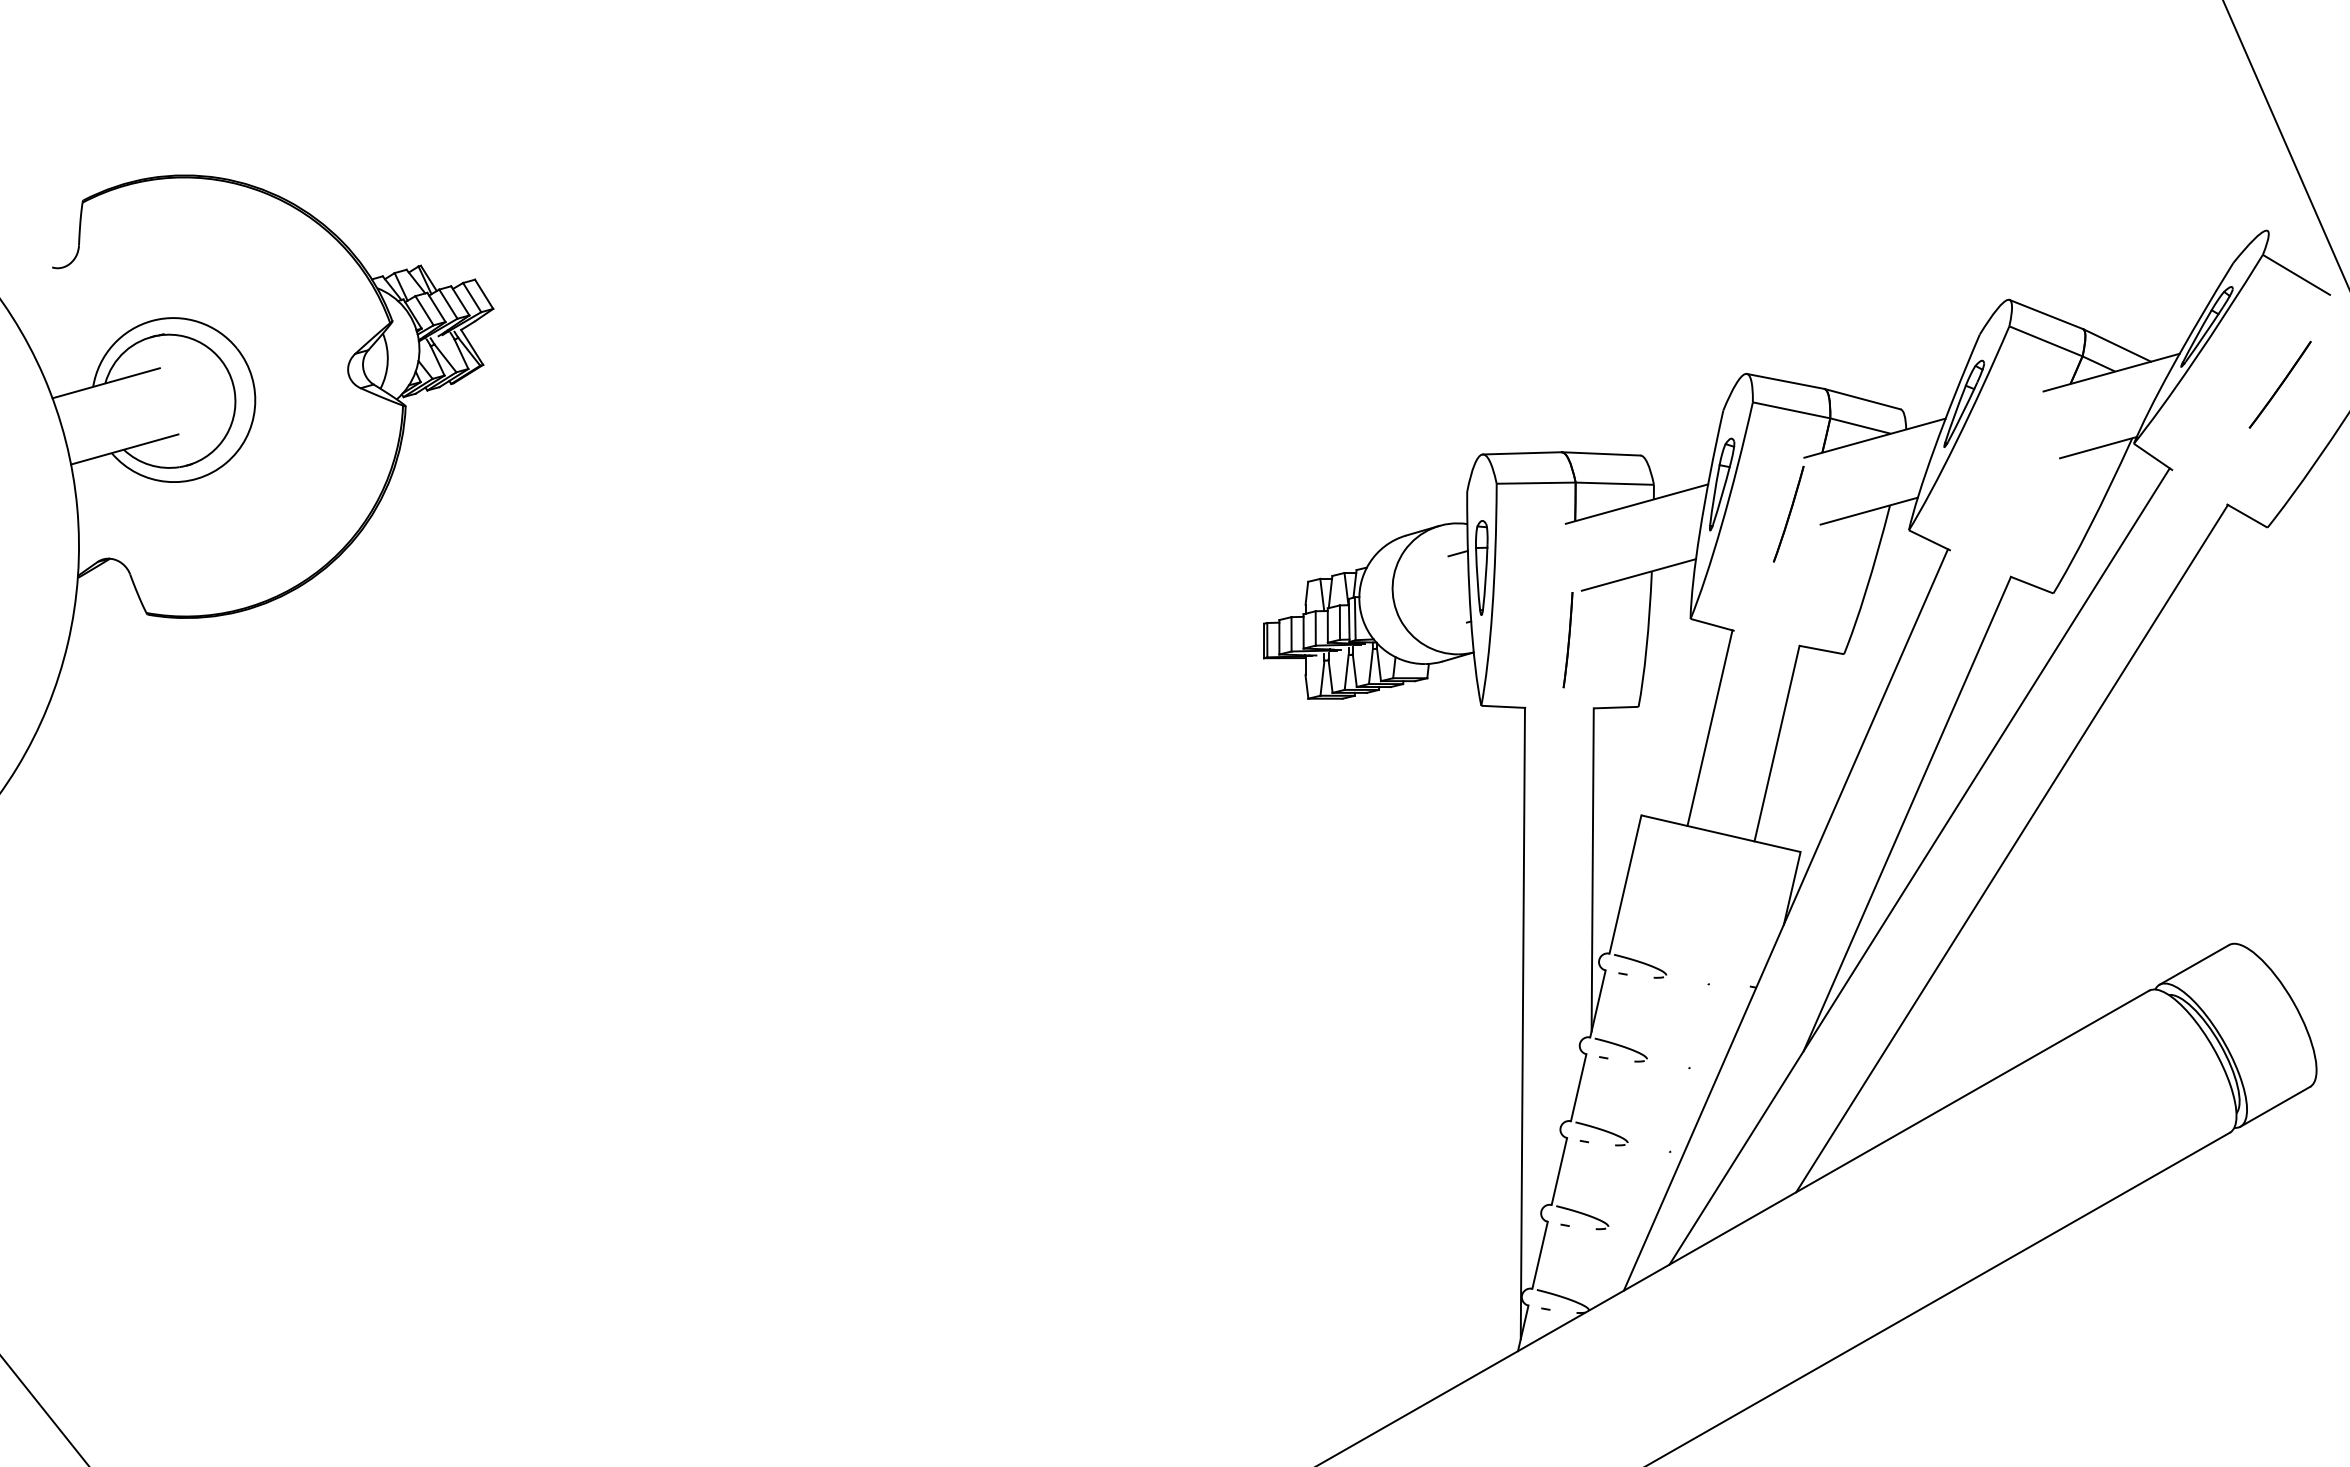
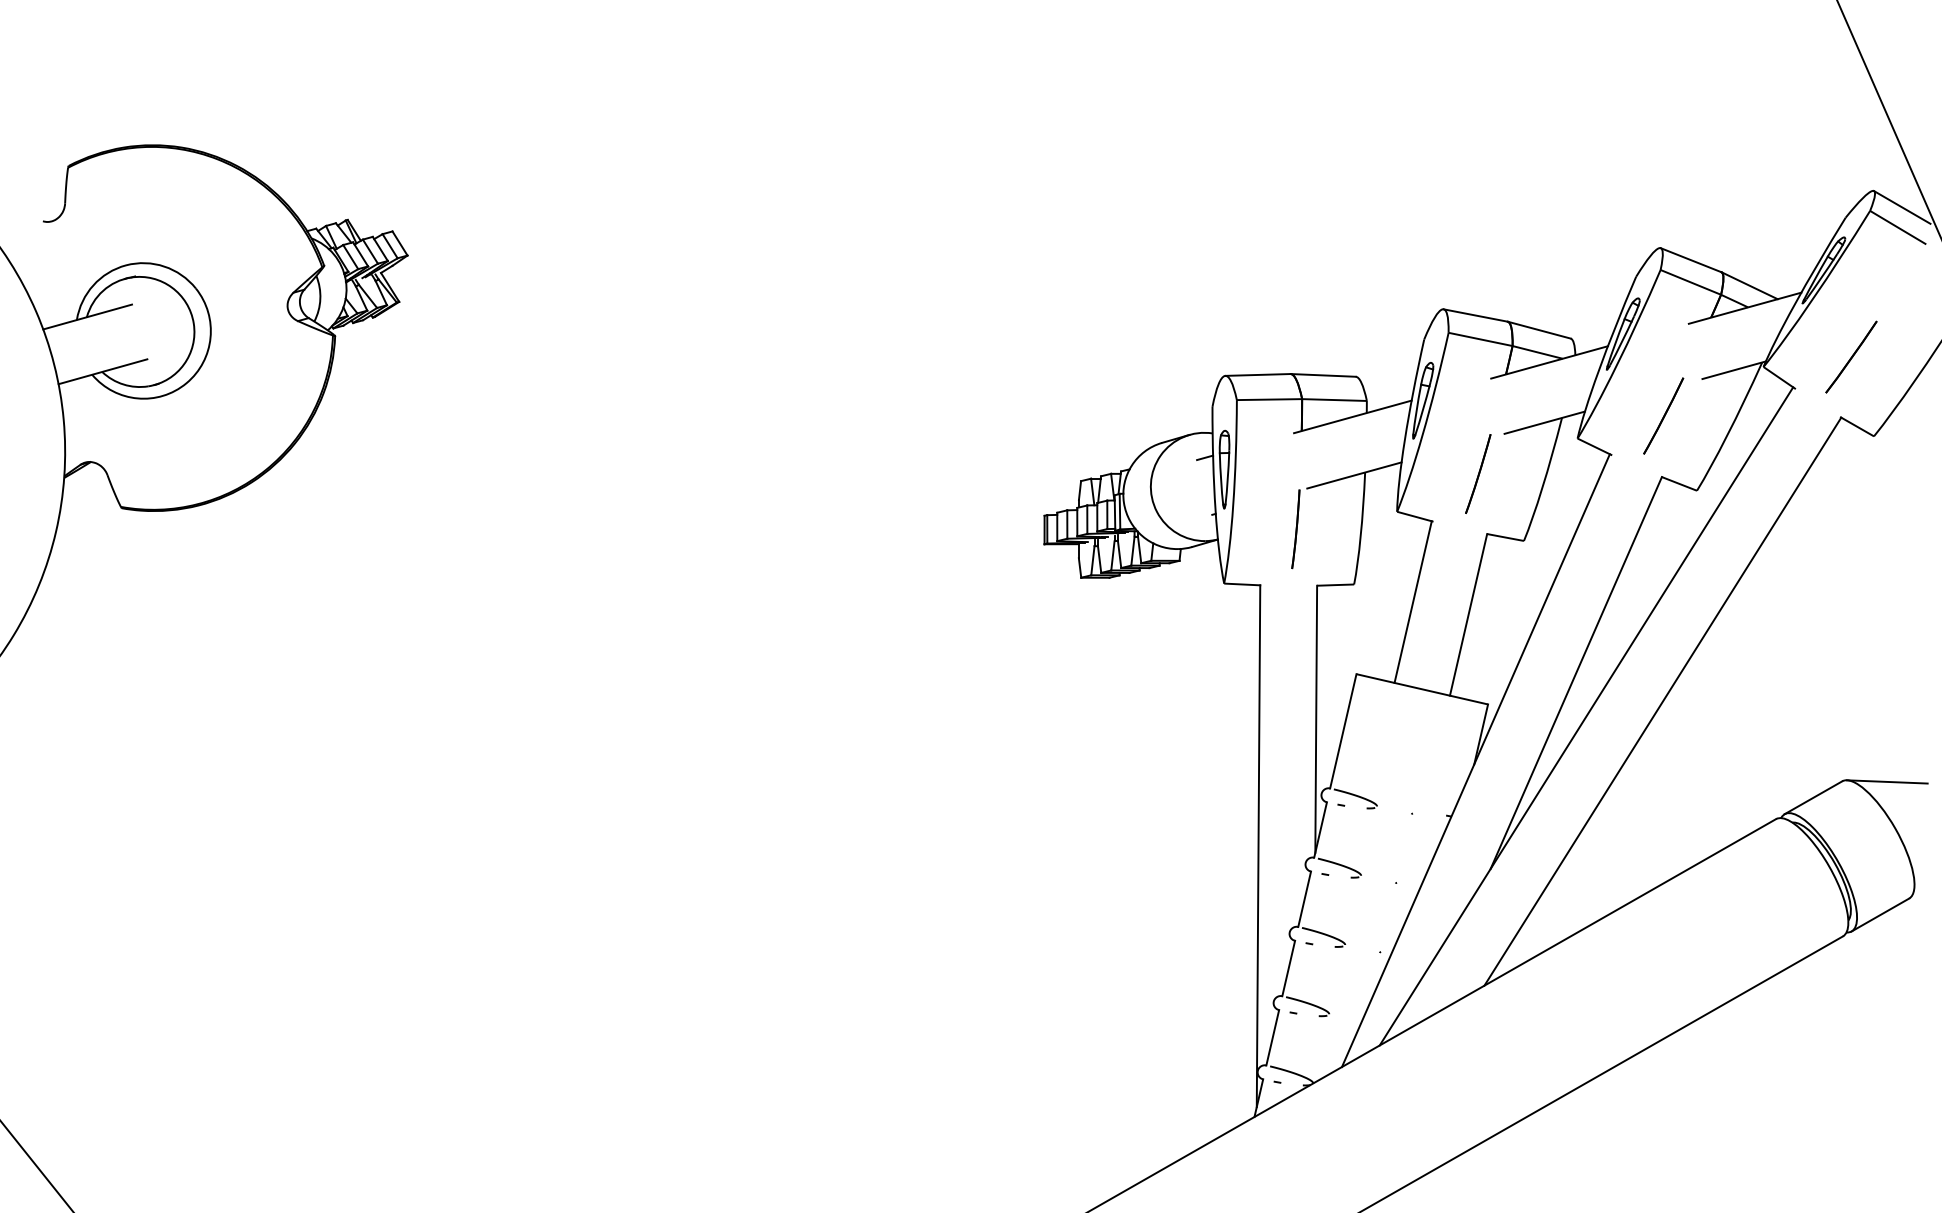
line: (2301, 250) -> (1902, 207), added
line: (2280, 384) -> (1851, 356), moved
part: (2012, 502) -> (1663, 415), added
line: (1788, 513) -> (1478, 473), moved
line: (2283, 945) -> (1887, 781), added

